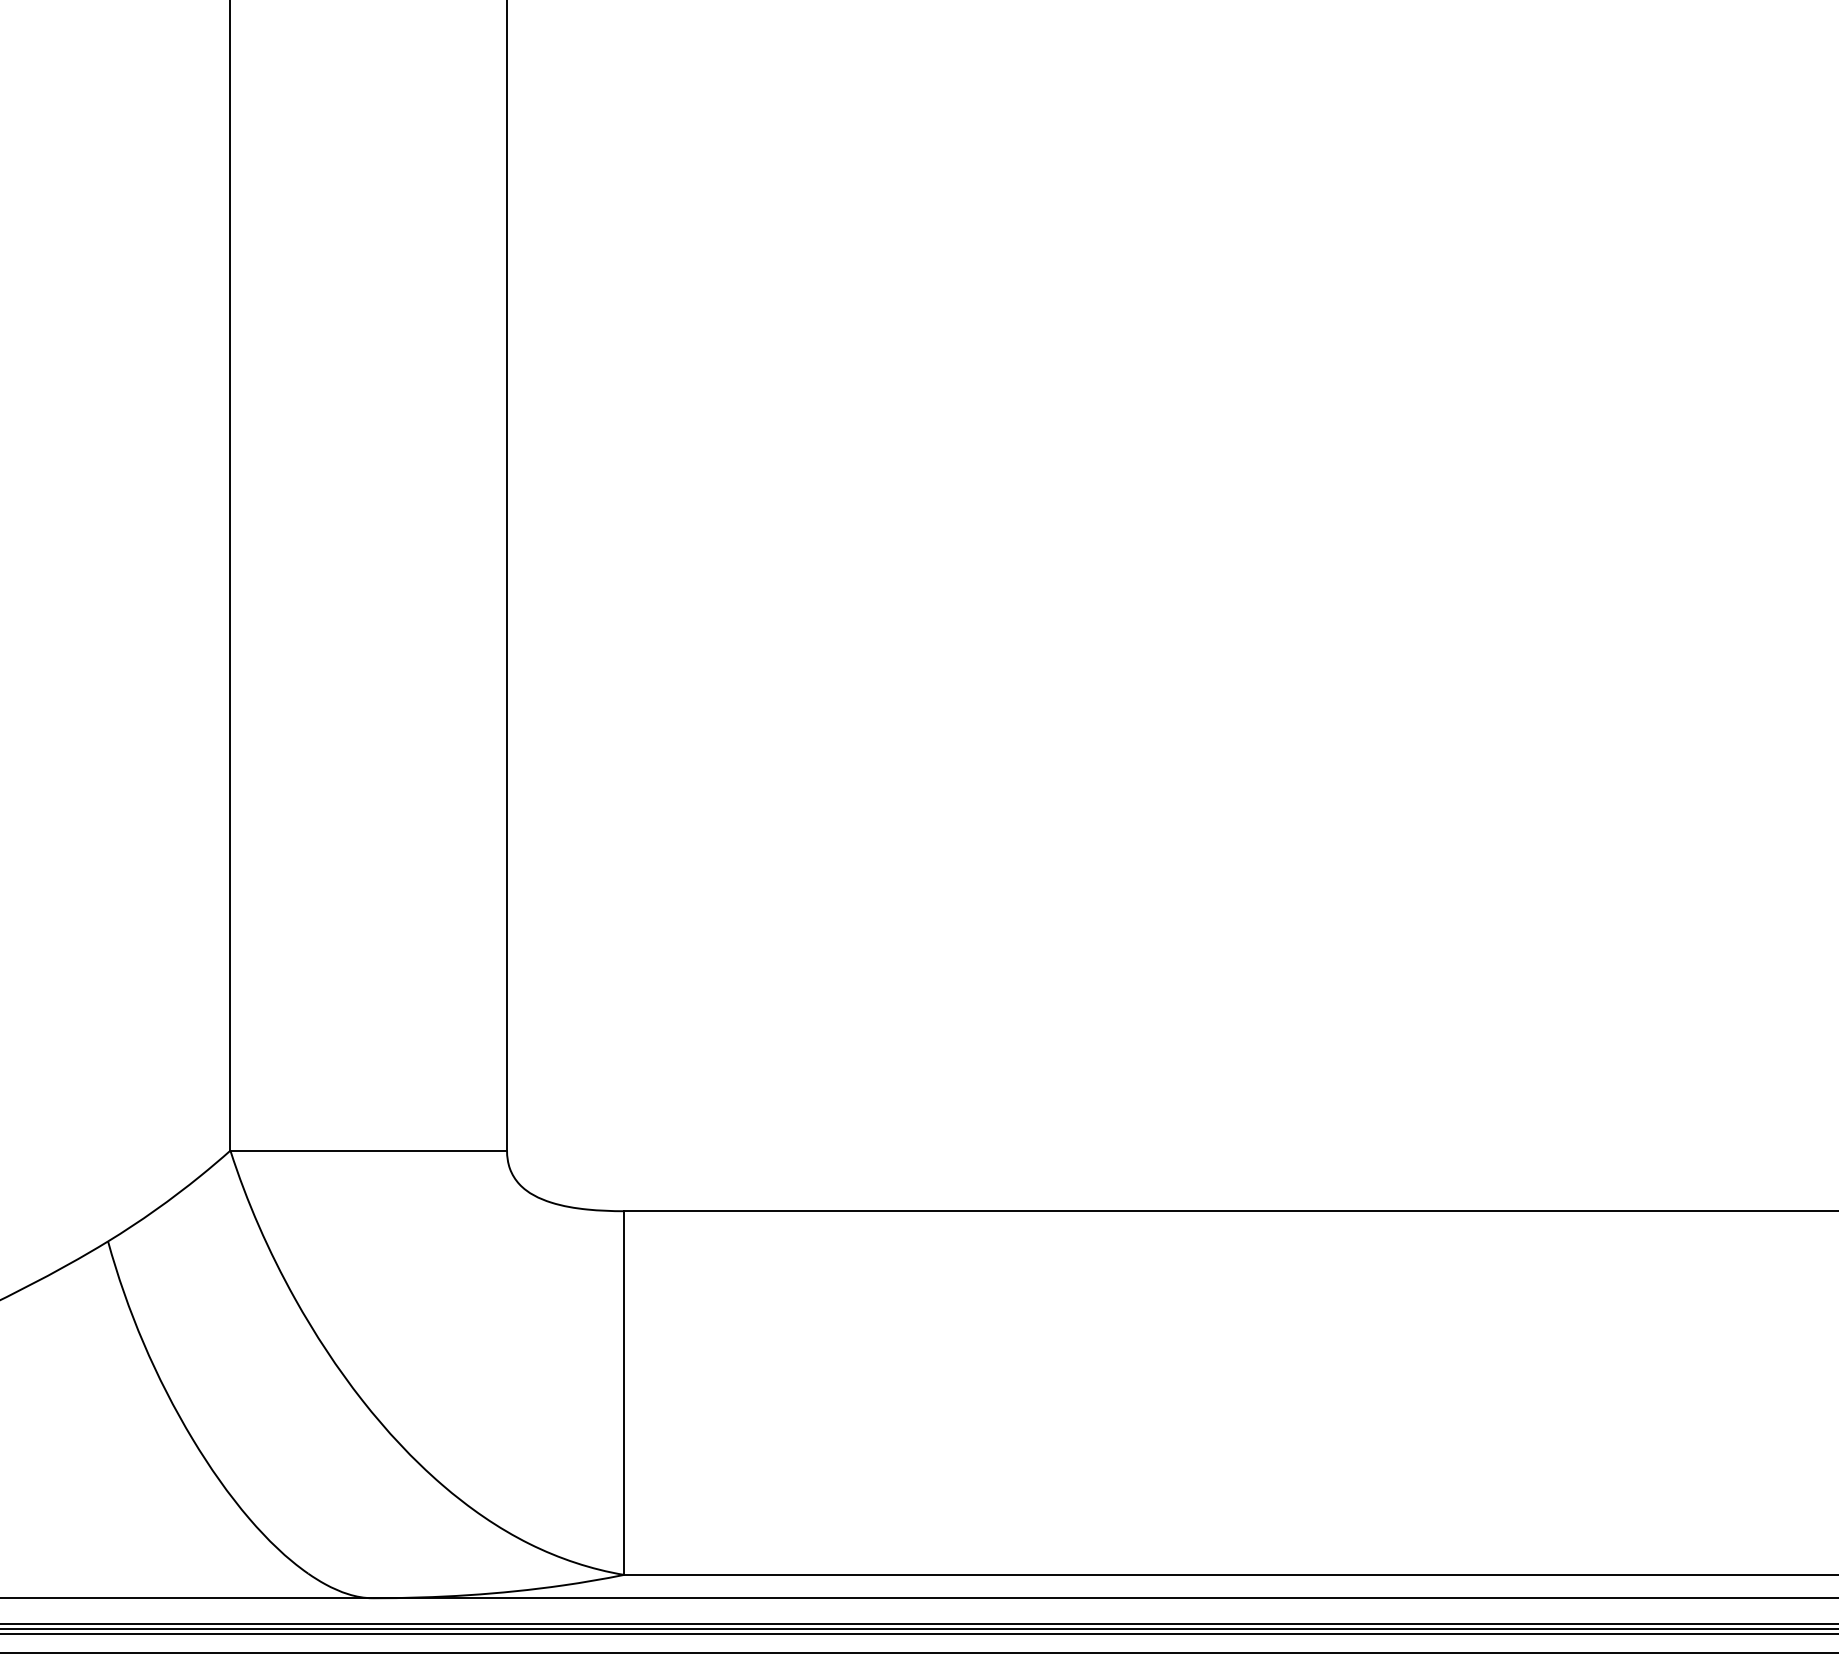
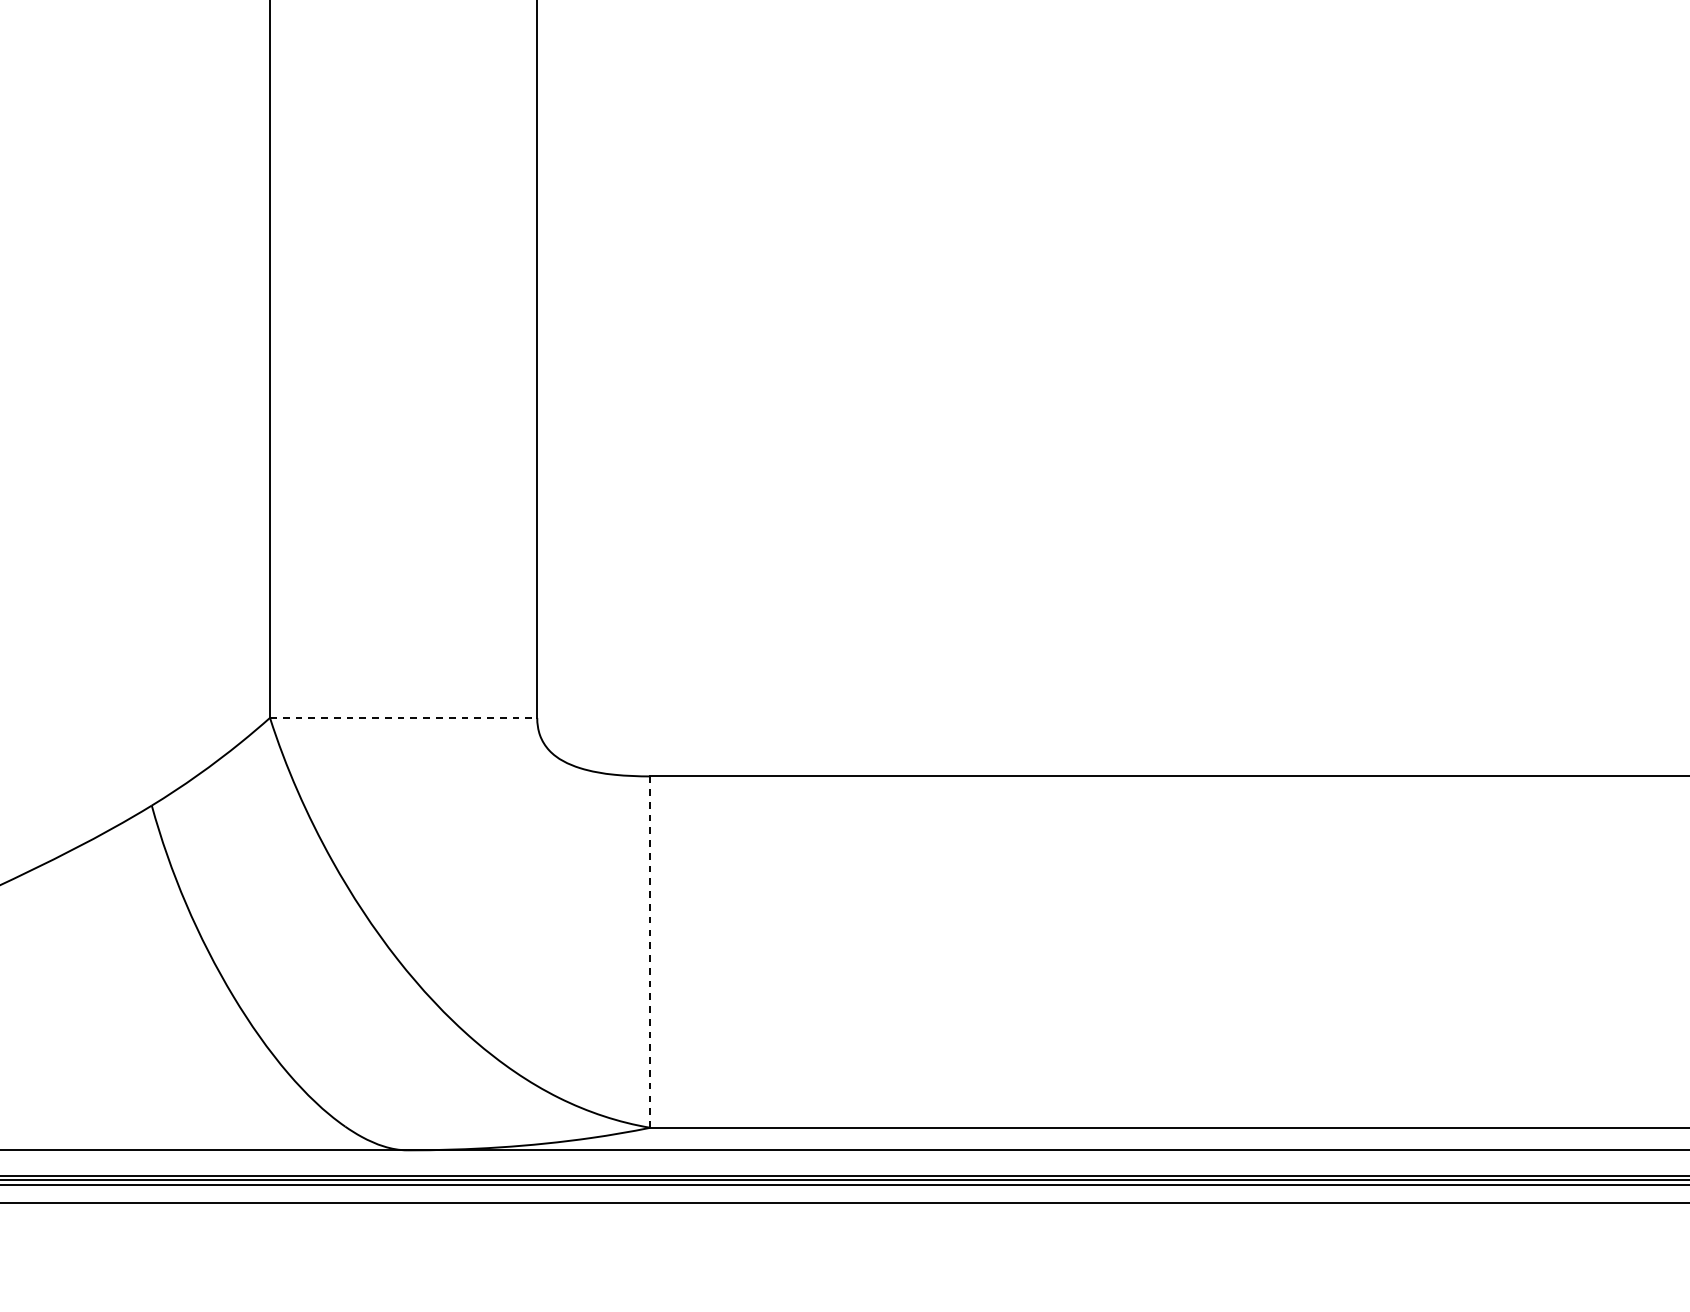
line: (369, 1150) -> (404, 717), solid -> dashed
line: (624, 1393) -> (650, 952), solid -> dashed

